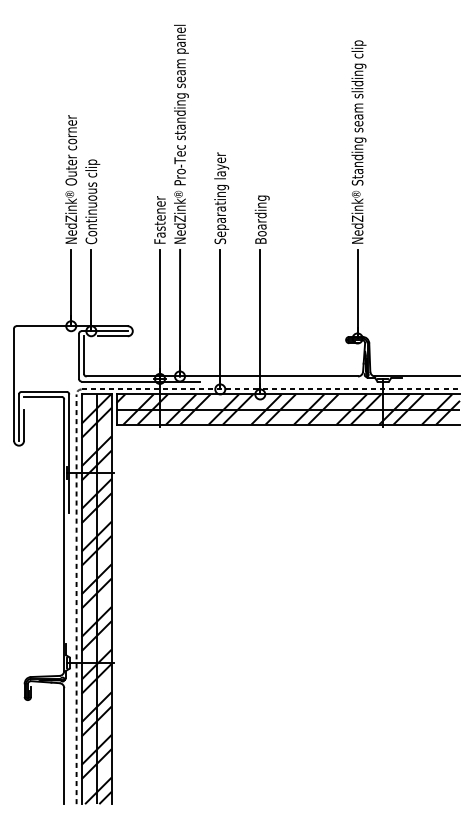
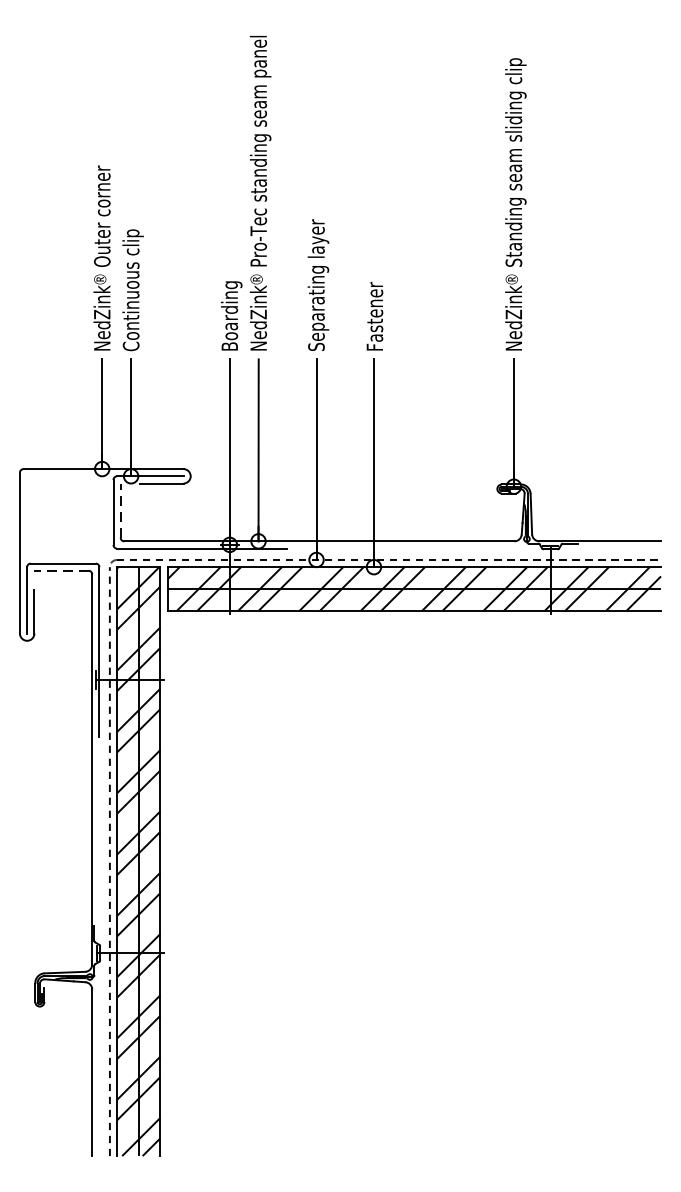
text: (160, 218) -> (230, 314), Fastener -> Boarding
text: (261, 218) -> (375, 314), Boarding -> Fastener
line: (84, 355) -> (121, 511), solid -> dashed
line: (42, 396) -> (60, 570), solid -> dashed

